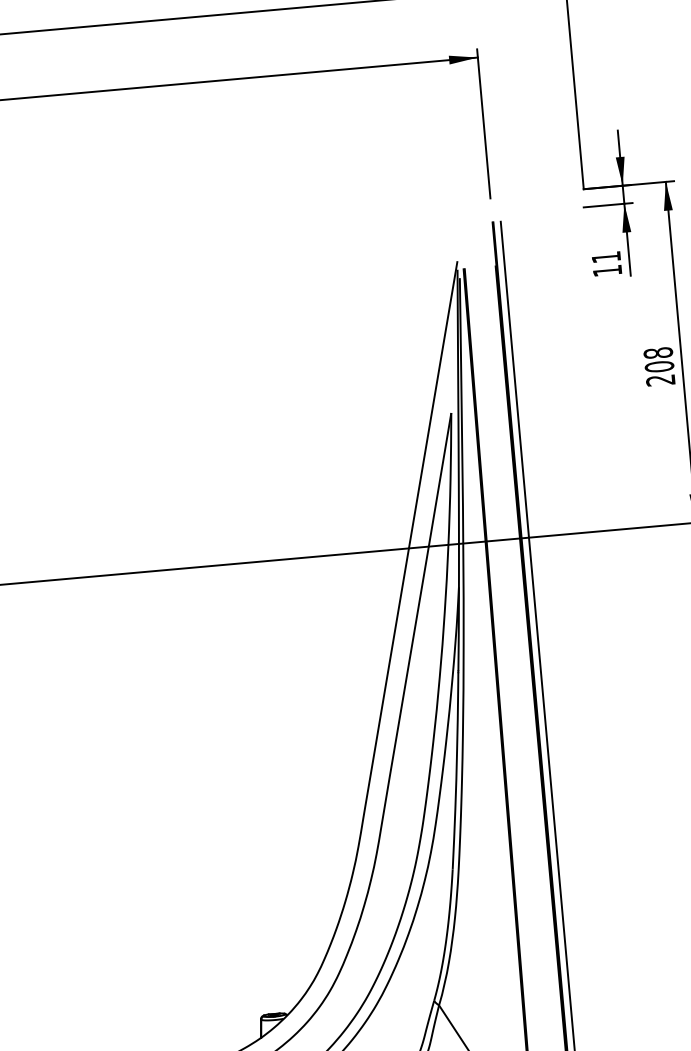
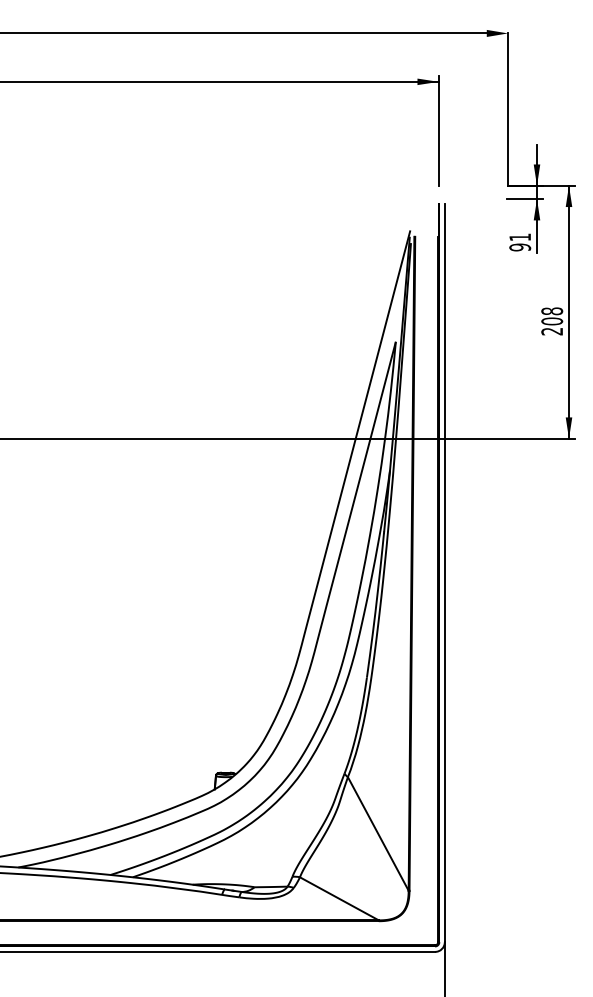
text: (607, 270) -> (520, 247), 11 -> 91

